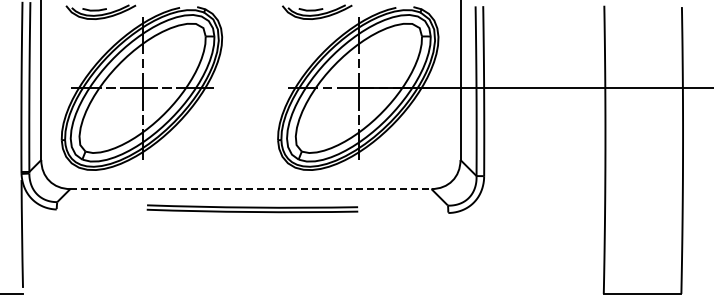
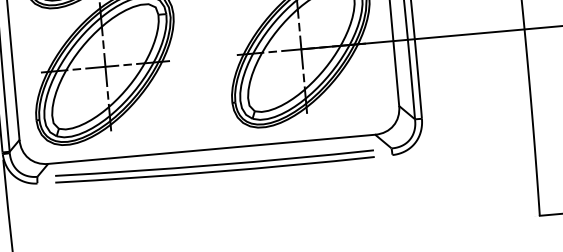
line: (250, 189) -> (211, 149), dashed -> solid
part: (252, 208) -> (214, 166), size x1.67

